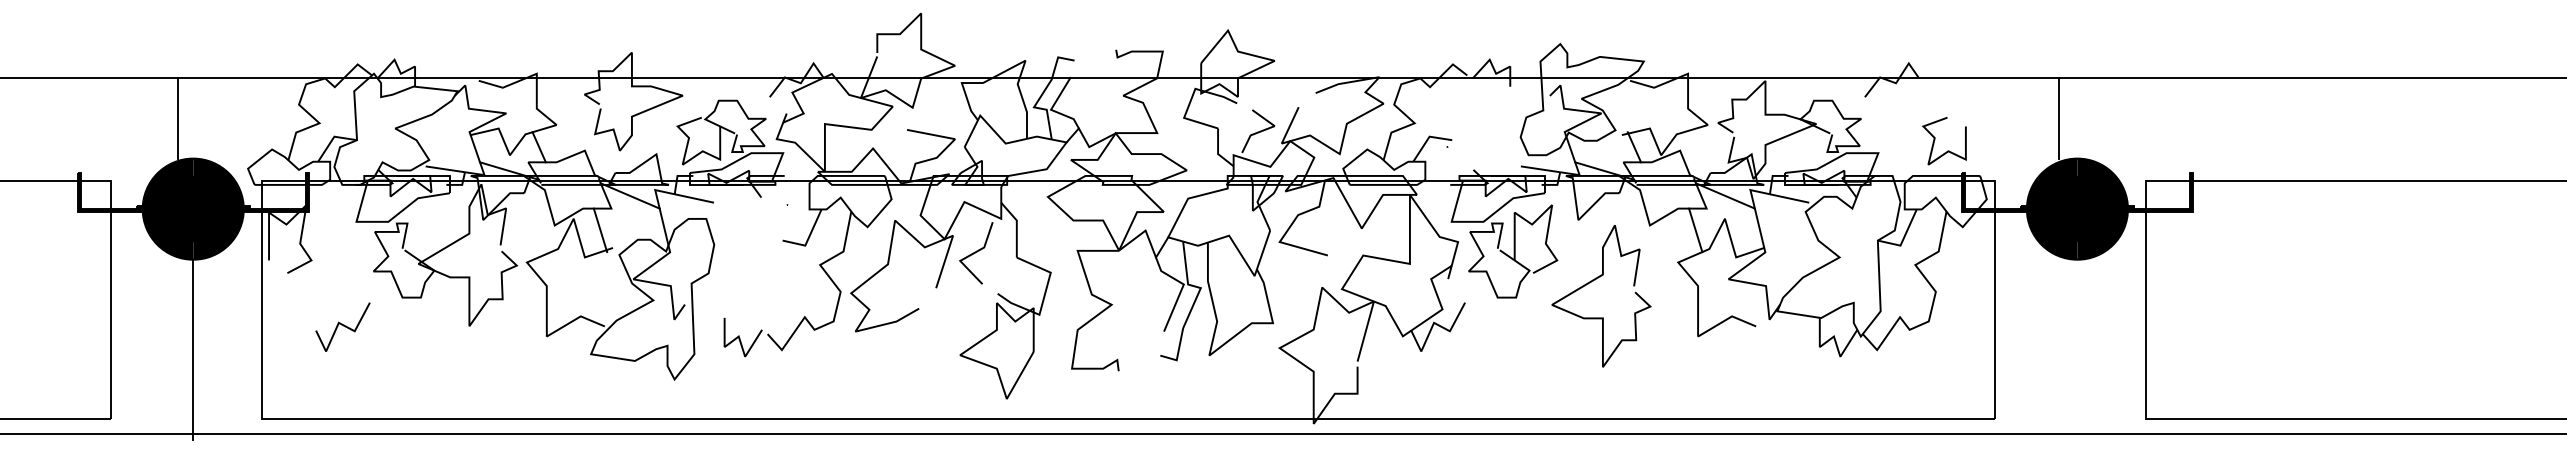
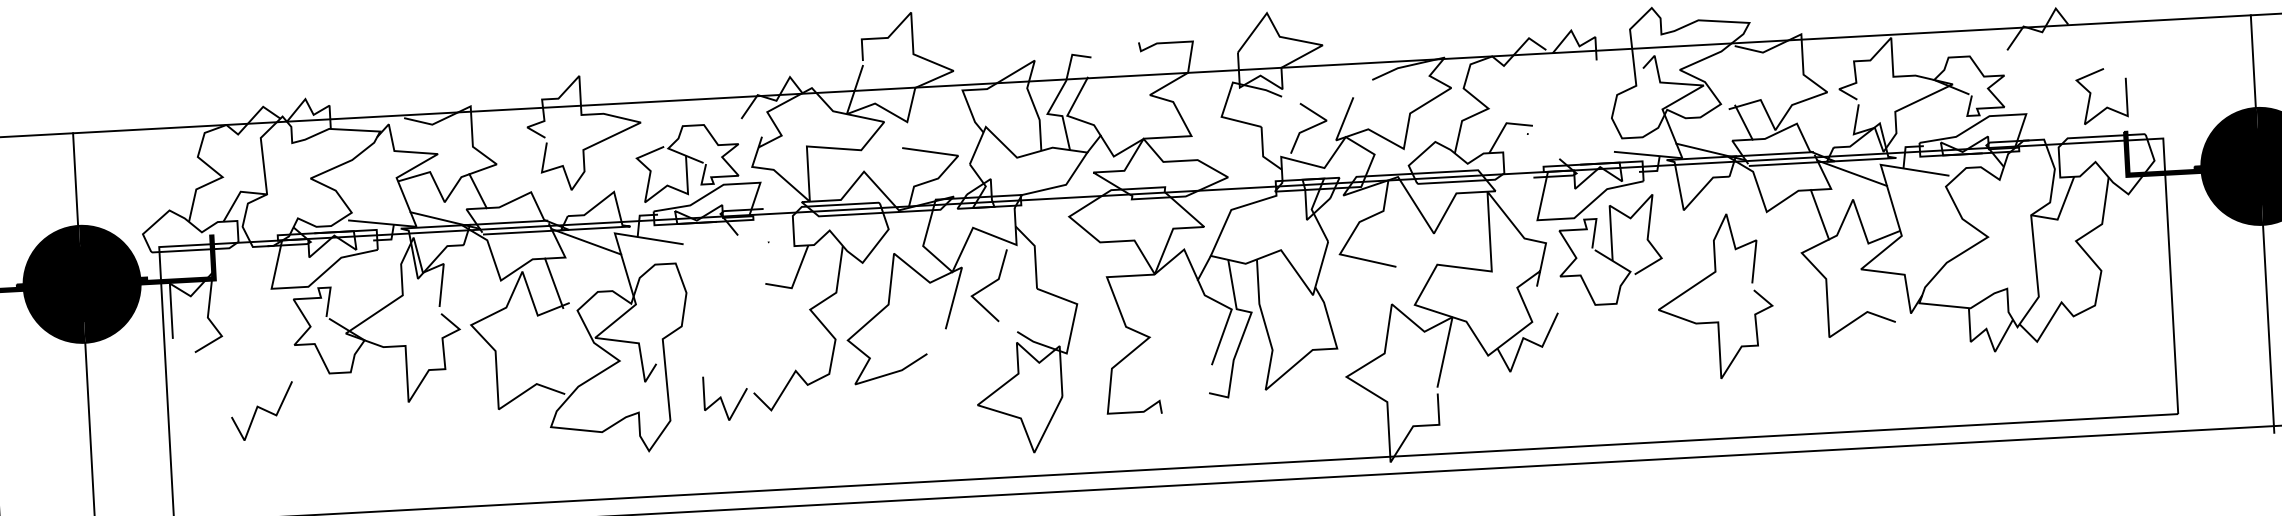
line: (177, 118) -> (75, 179), moved
line: (2058, 118) -> (2253, 61), moved
line: (2077, 349) -> (2268, 328), added

